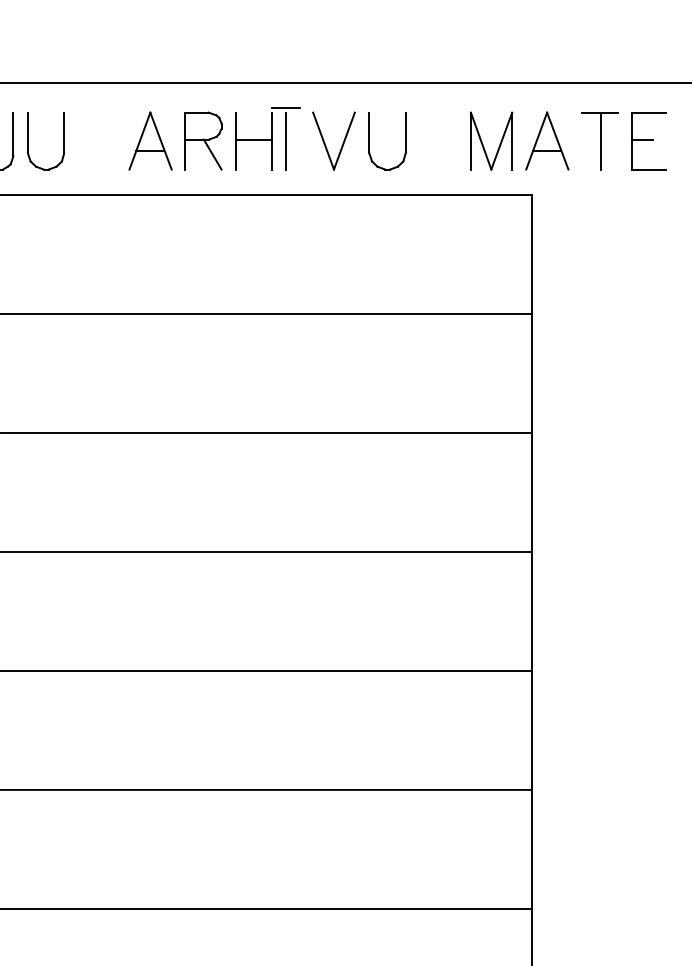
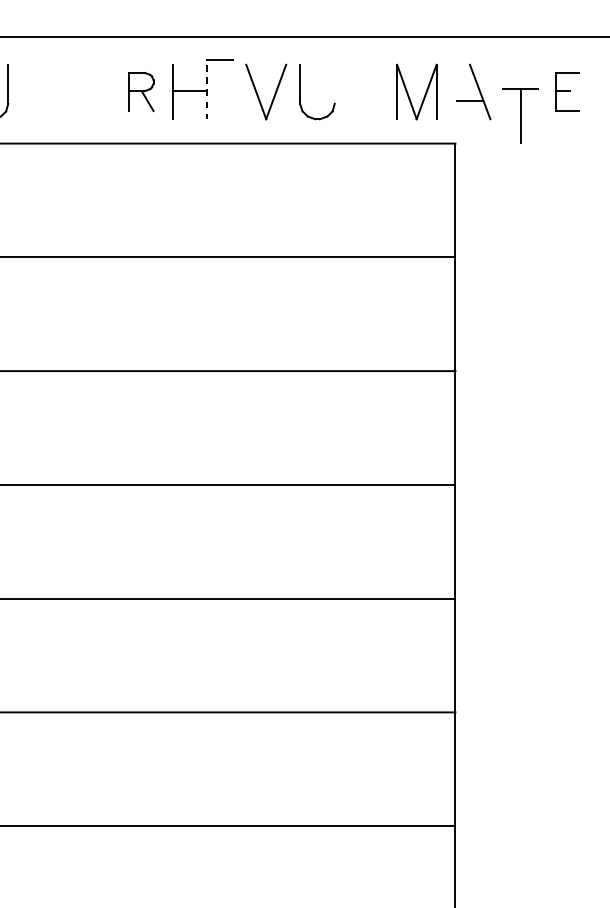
line: (405, 132) -> (334, 83), removed
part: (150, 140) -> (90, 91), removed
part: (203, 140) -> (141, 91), size x0.7
line: (285, 140) -> (219, 91), removed
line: (536, 140) -> (459, 91), removed
line: (271, 141) -> (206, 92), solid -> dashed
part: (599, 141) -> (520, 116), moved
part: (648, 141) -> (566, 92), size x0.7

